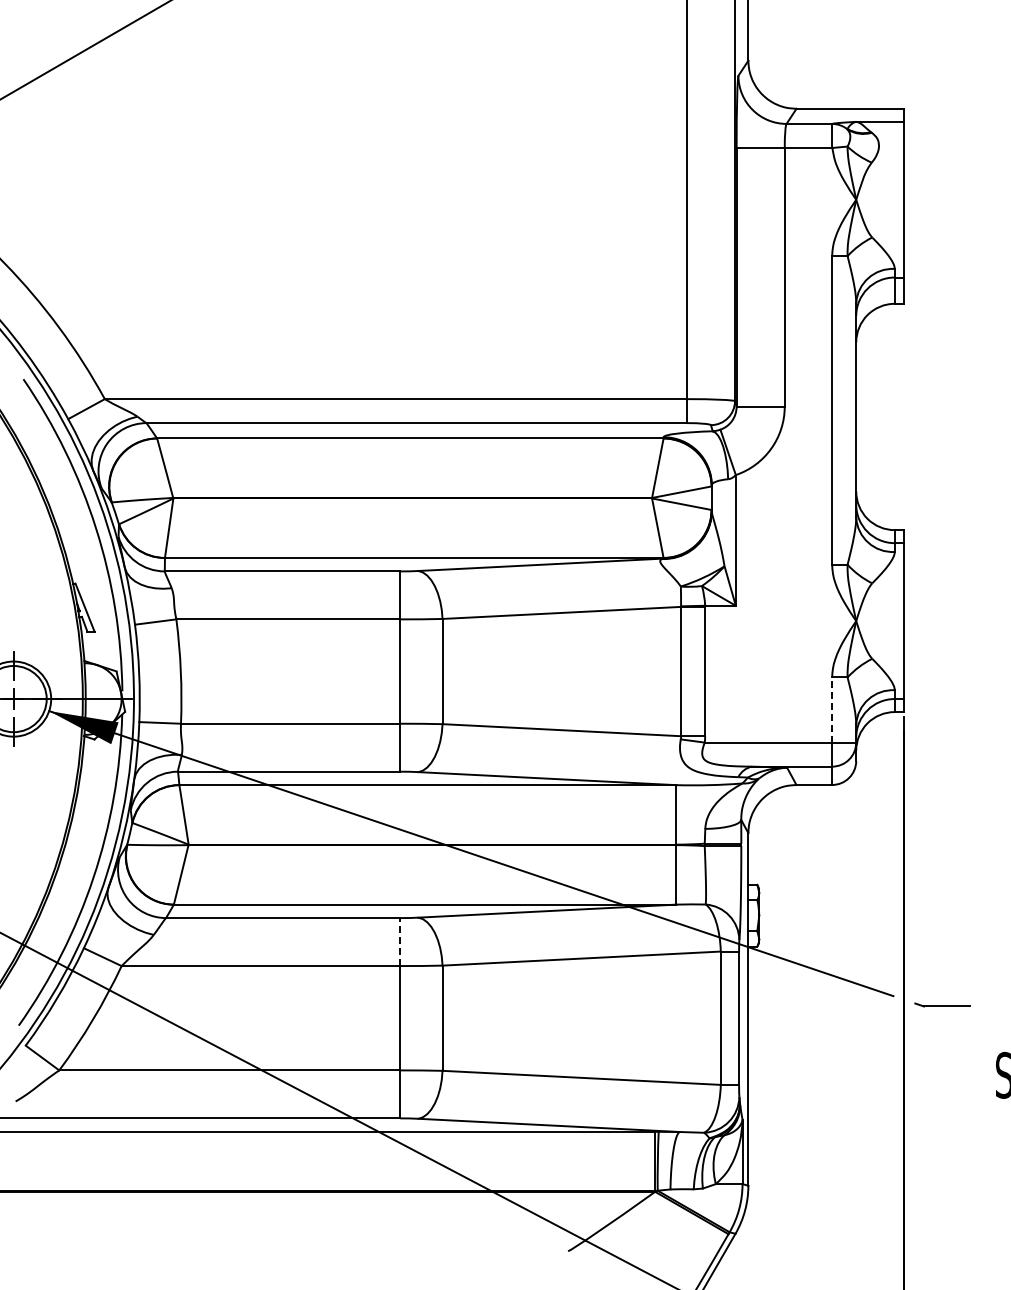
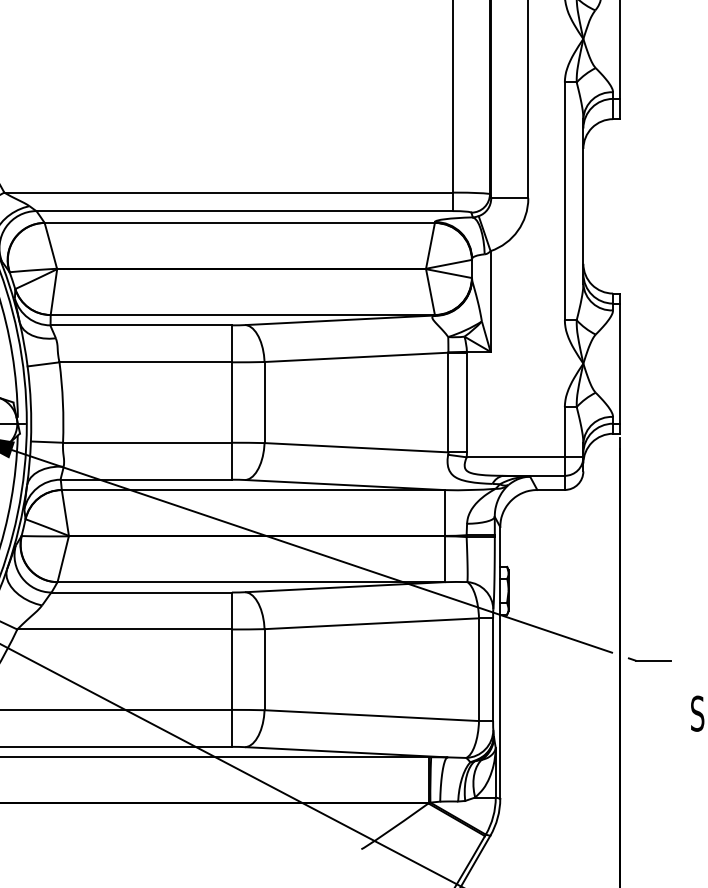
line: (832, 710) -> (565, 432), dashed -> solid
line: (400, 942) -> (232, 611), dashed -> solid

